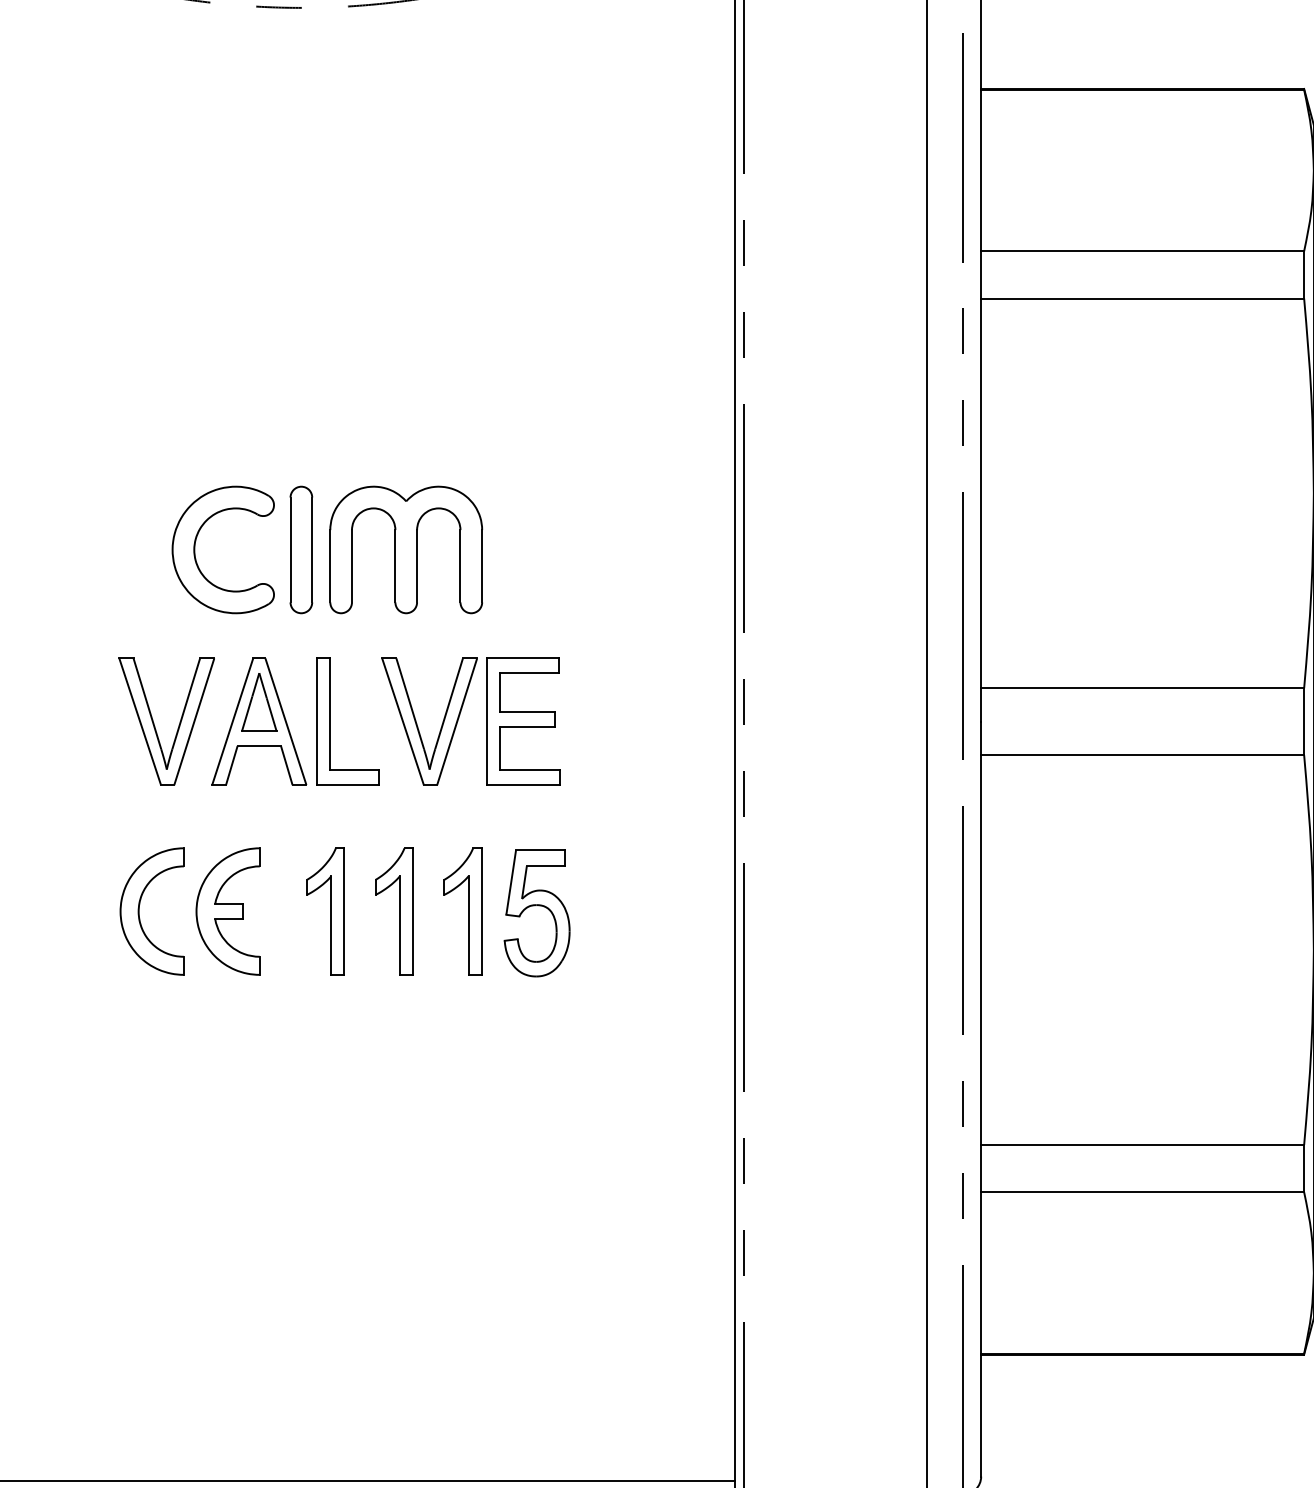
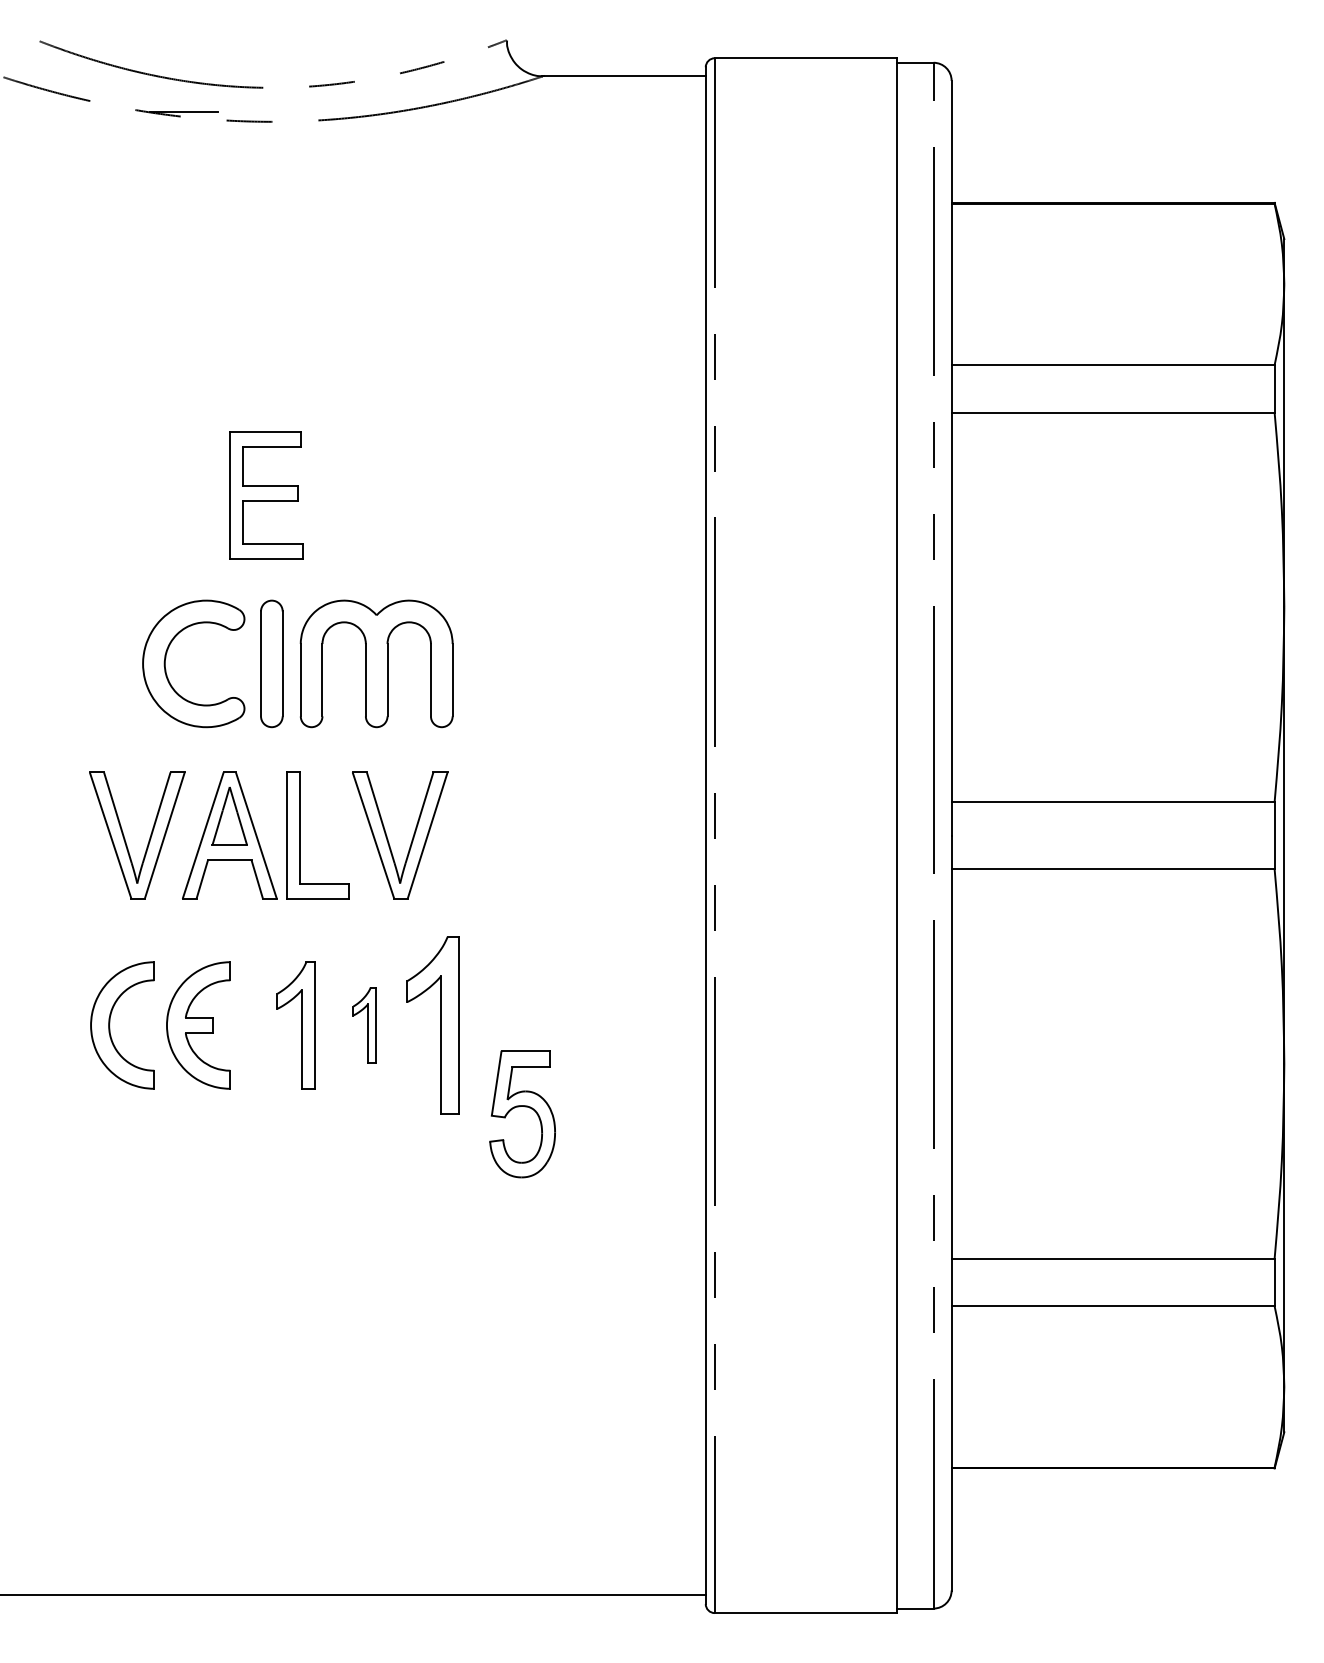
part: (524, 721) -> (266, 495), moved
part: (534, 906) -> (519, 1107), moved
part: (394, 911) -> (364, 1025), size x0.6
part: (463, 911) -> (433, 1025), size x1.4

